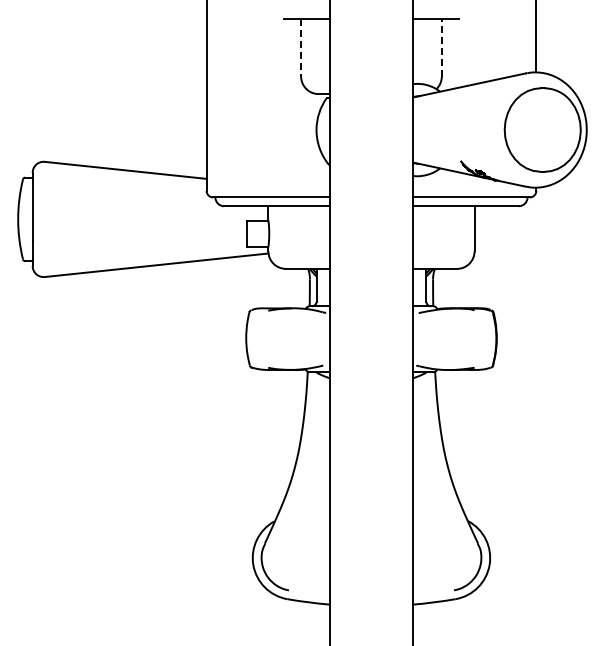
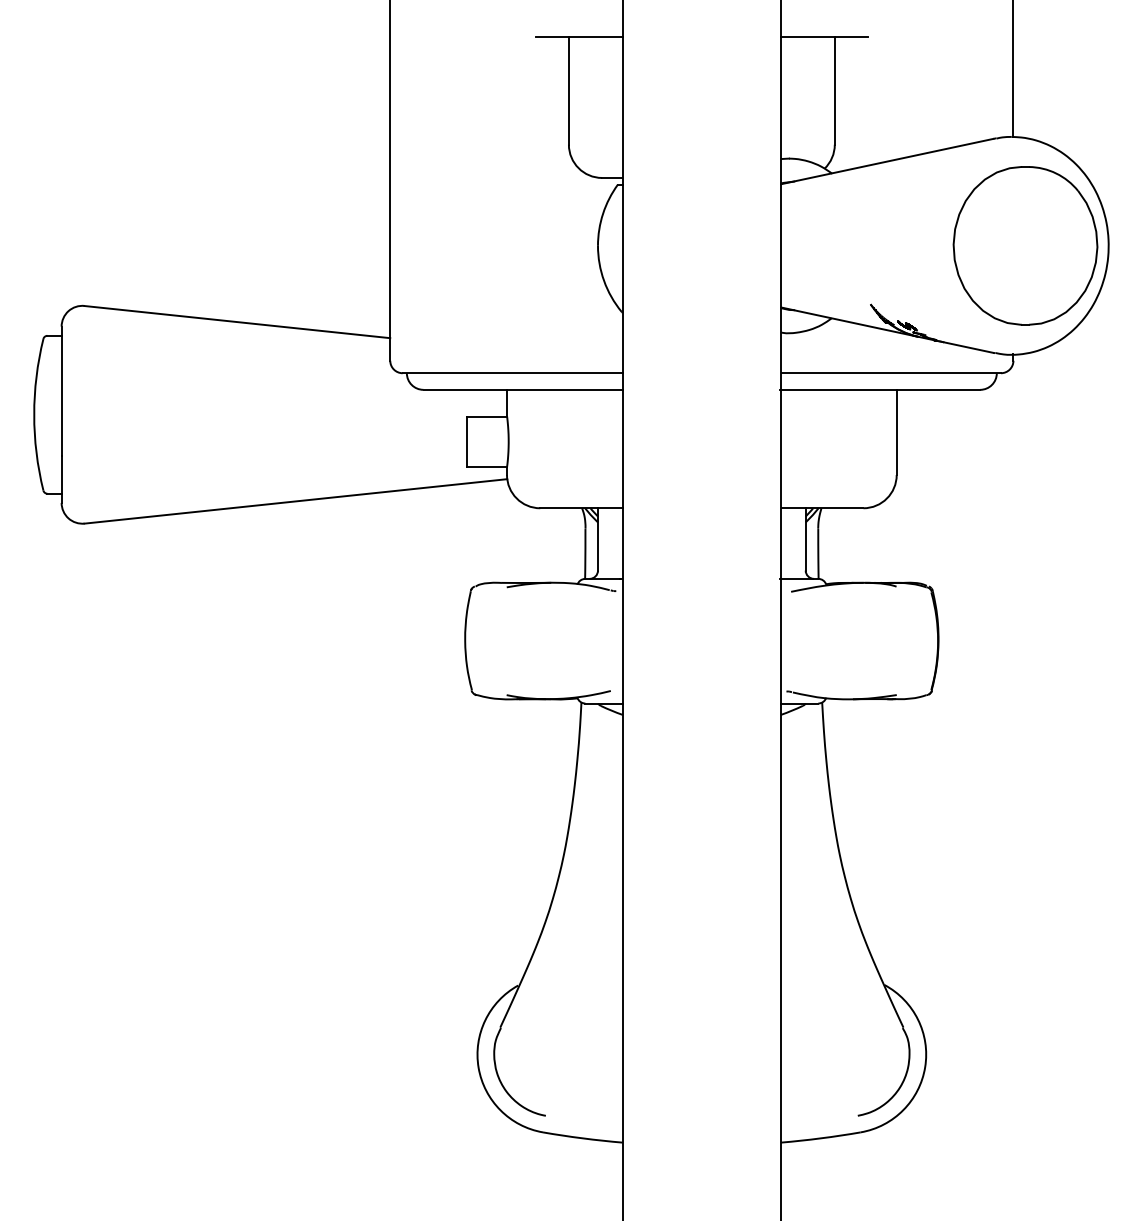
line: (301, 47) -> (569, 89), dashed -> solid
line: (441, 47) -> (834, 89), dashed -> solid

